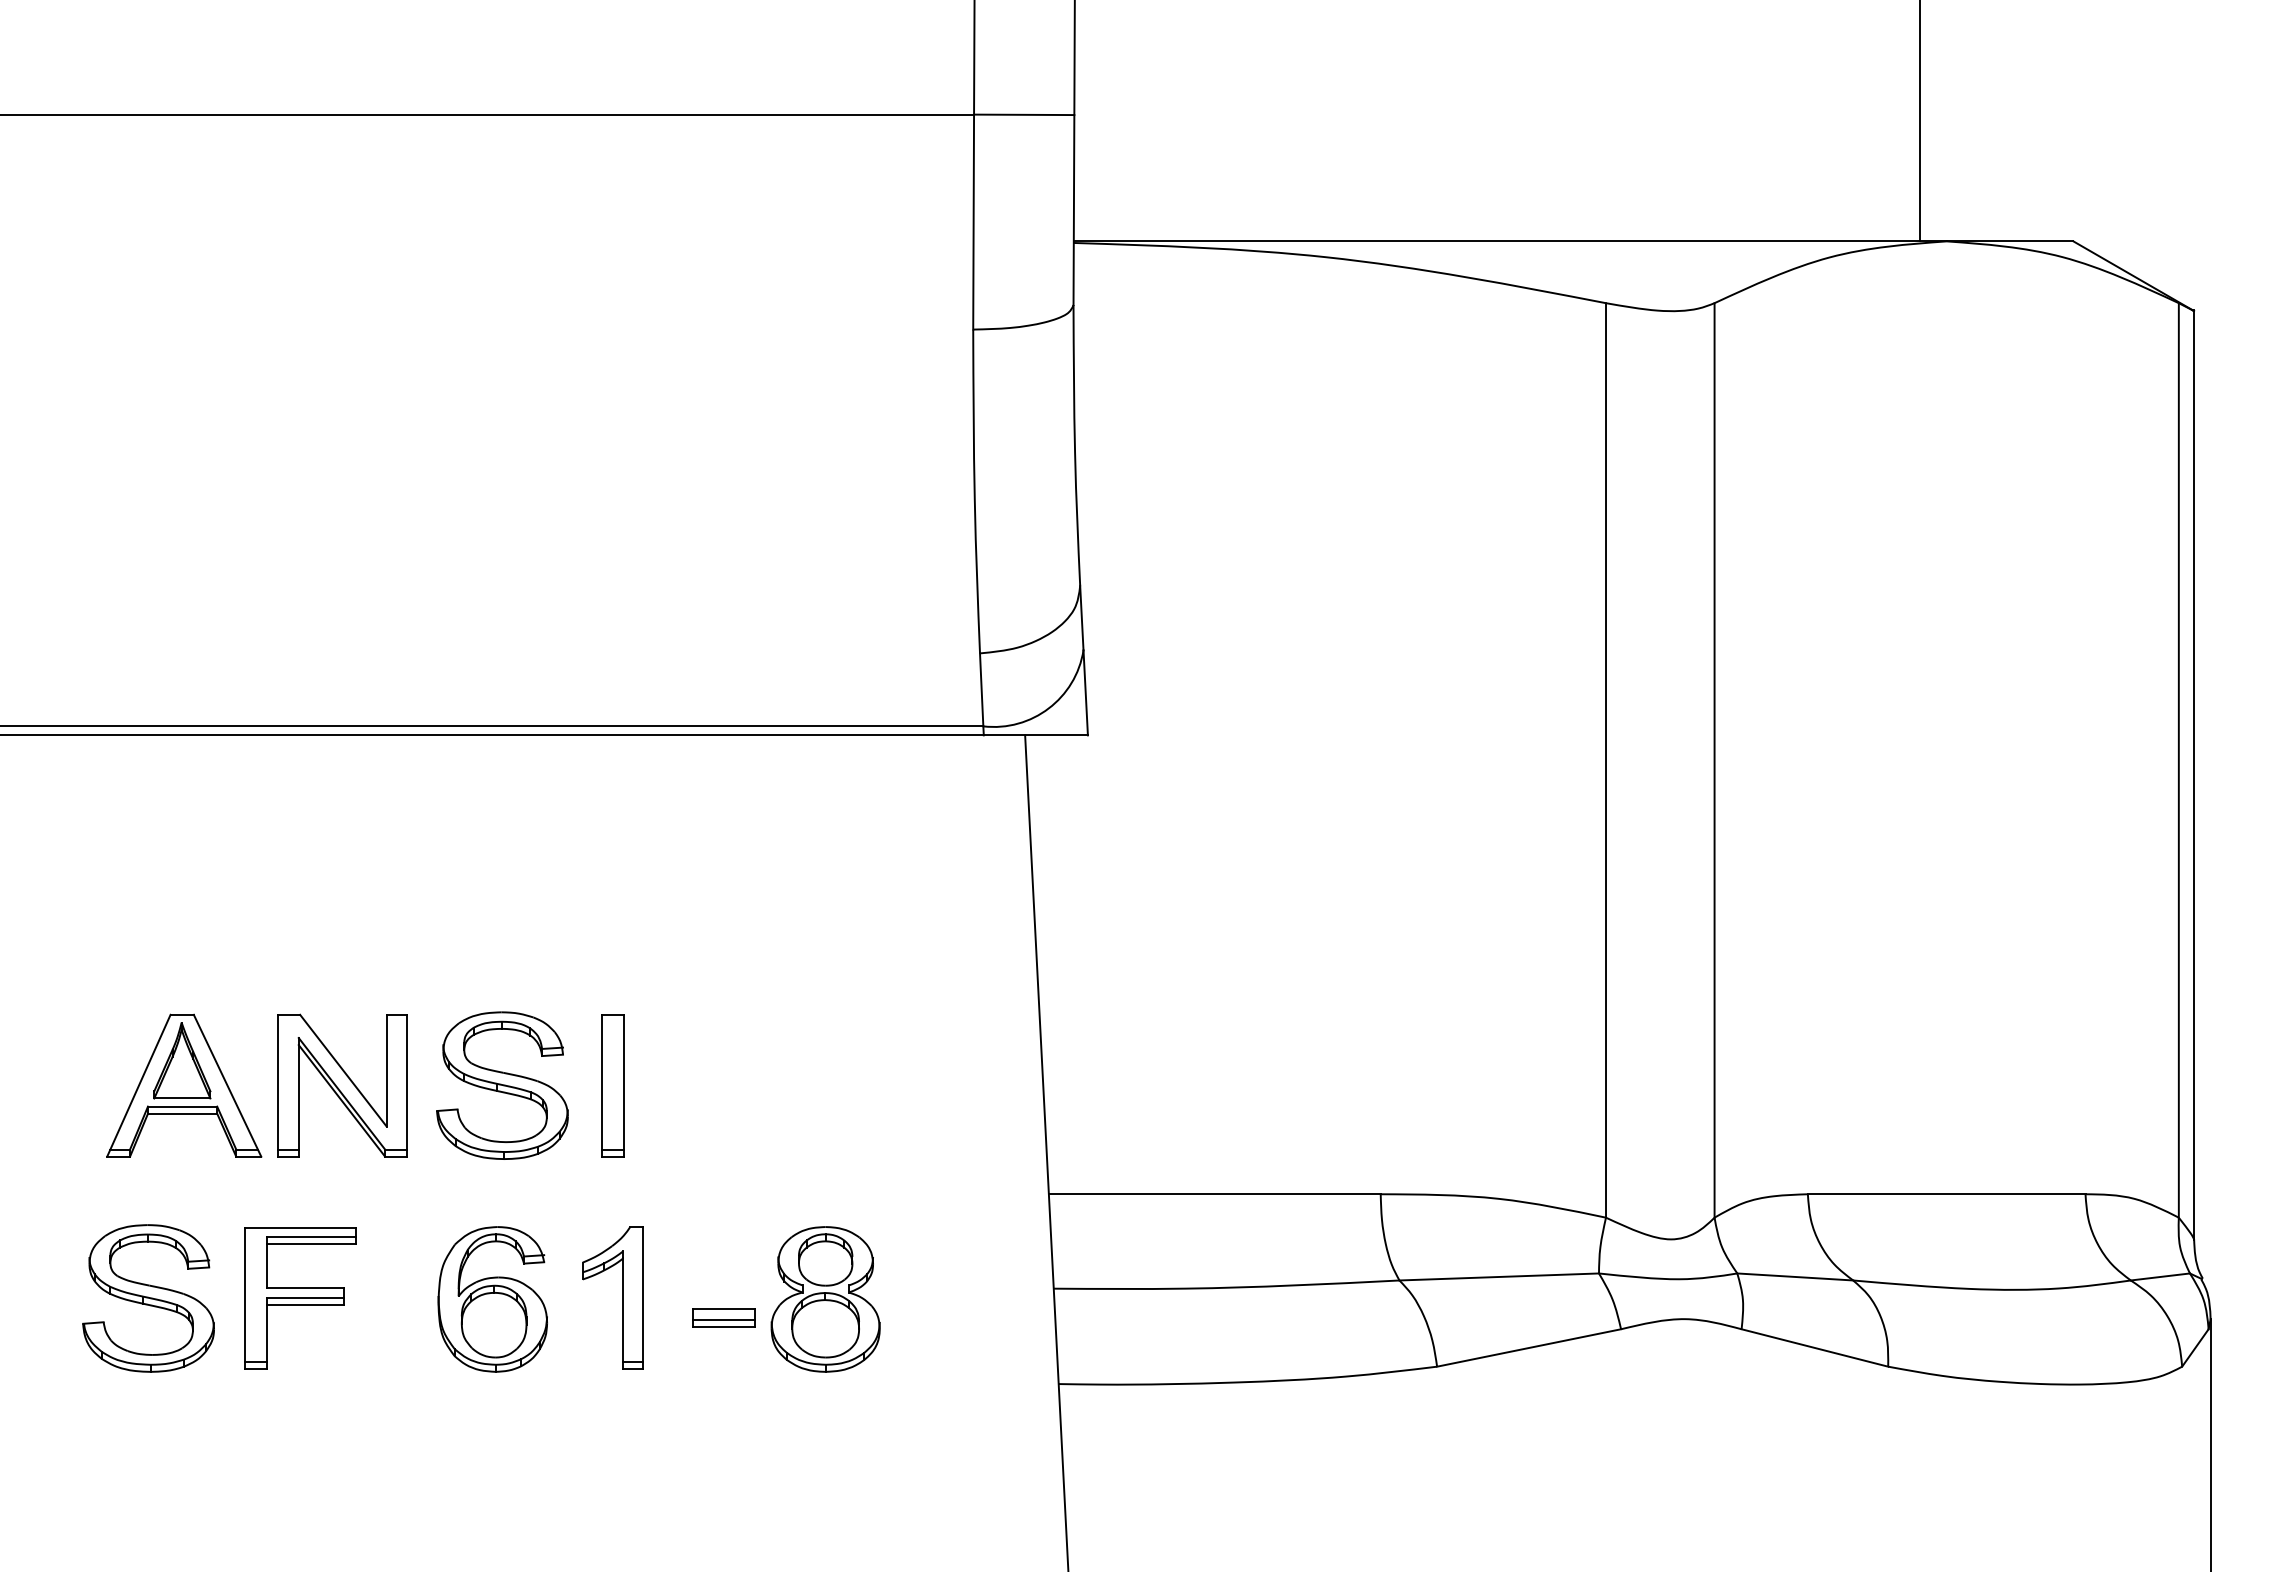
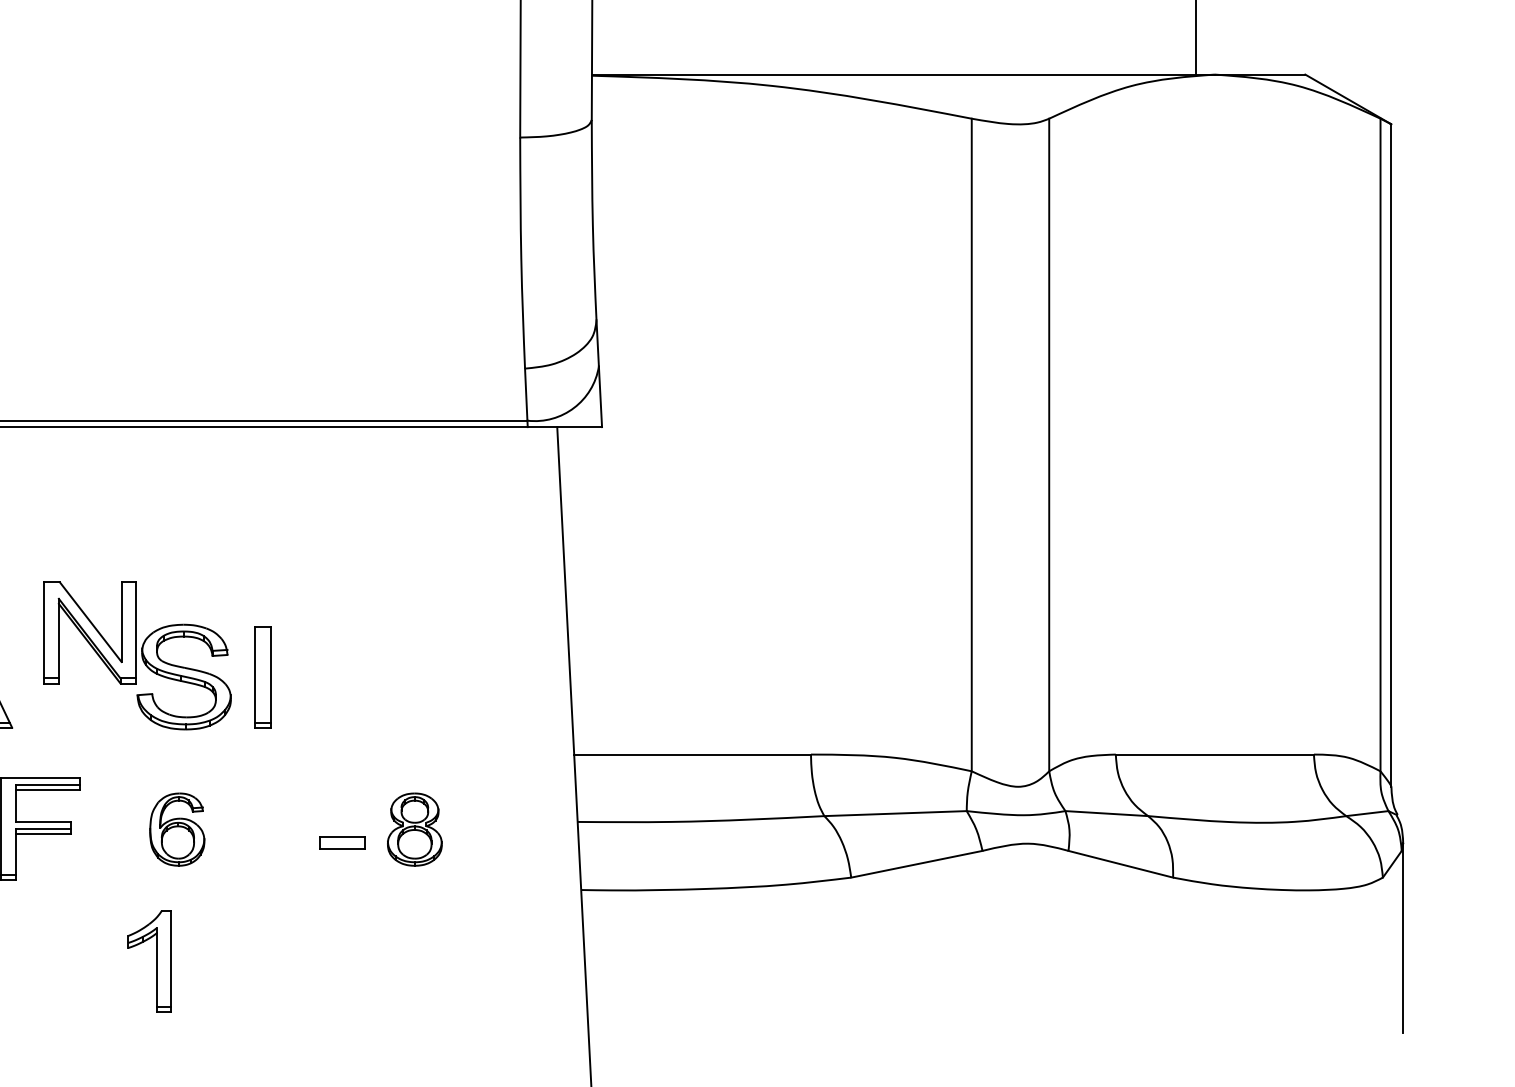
part: (342, 1085) -> (90, 632), moved
part: (622, 1297) -> (156, 960), moved
part: (492, 1299) -> (177, 829), size x0.7
part: (825, 1299) -> (414, 829), size x0.7
line: (724, 1319) -> (342, 843), removed

